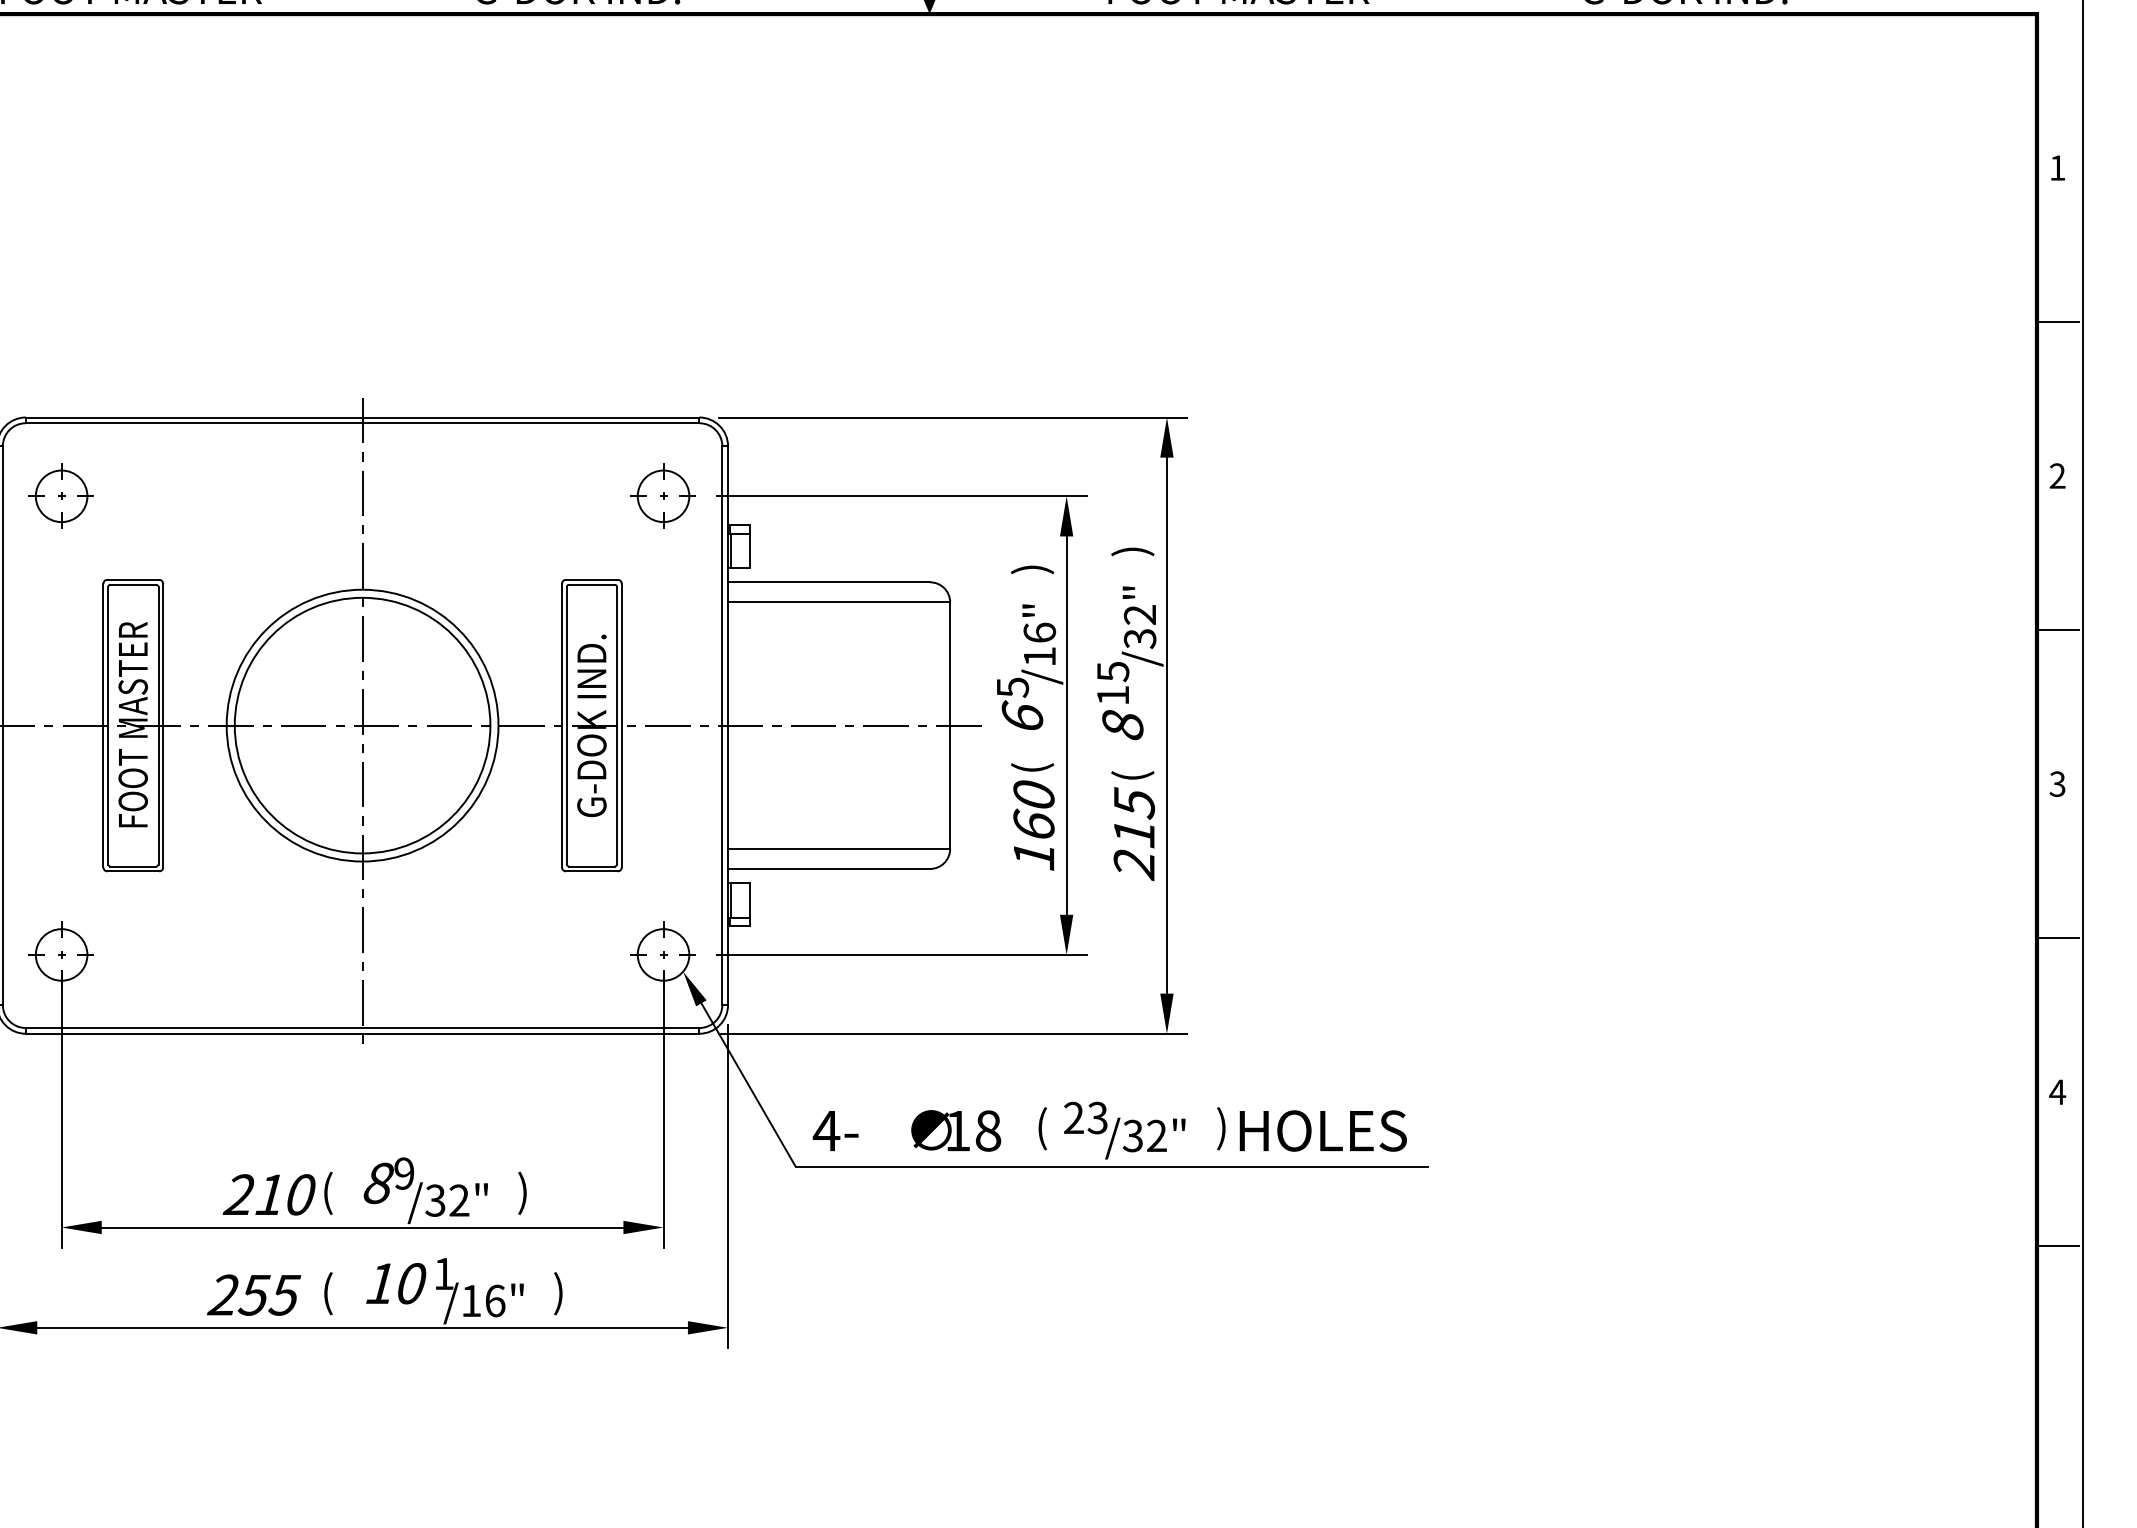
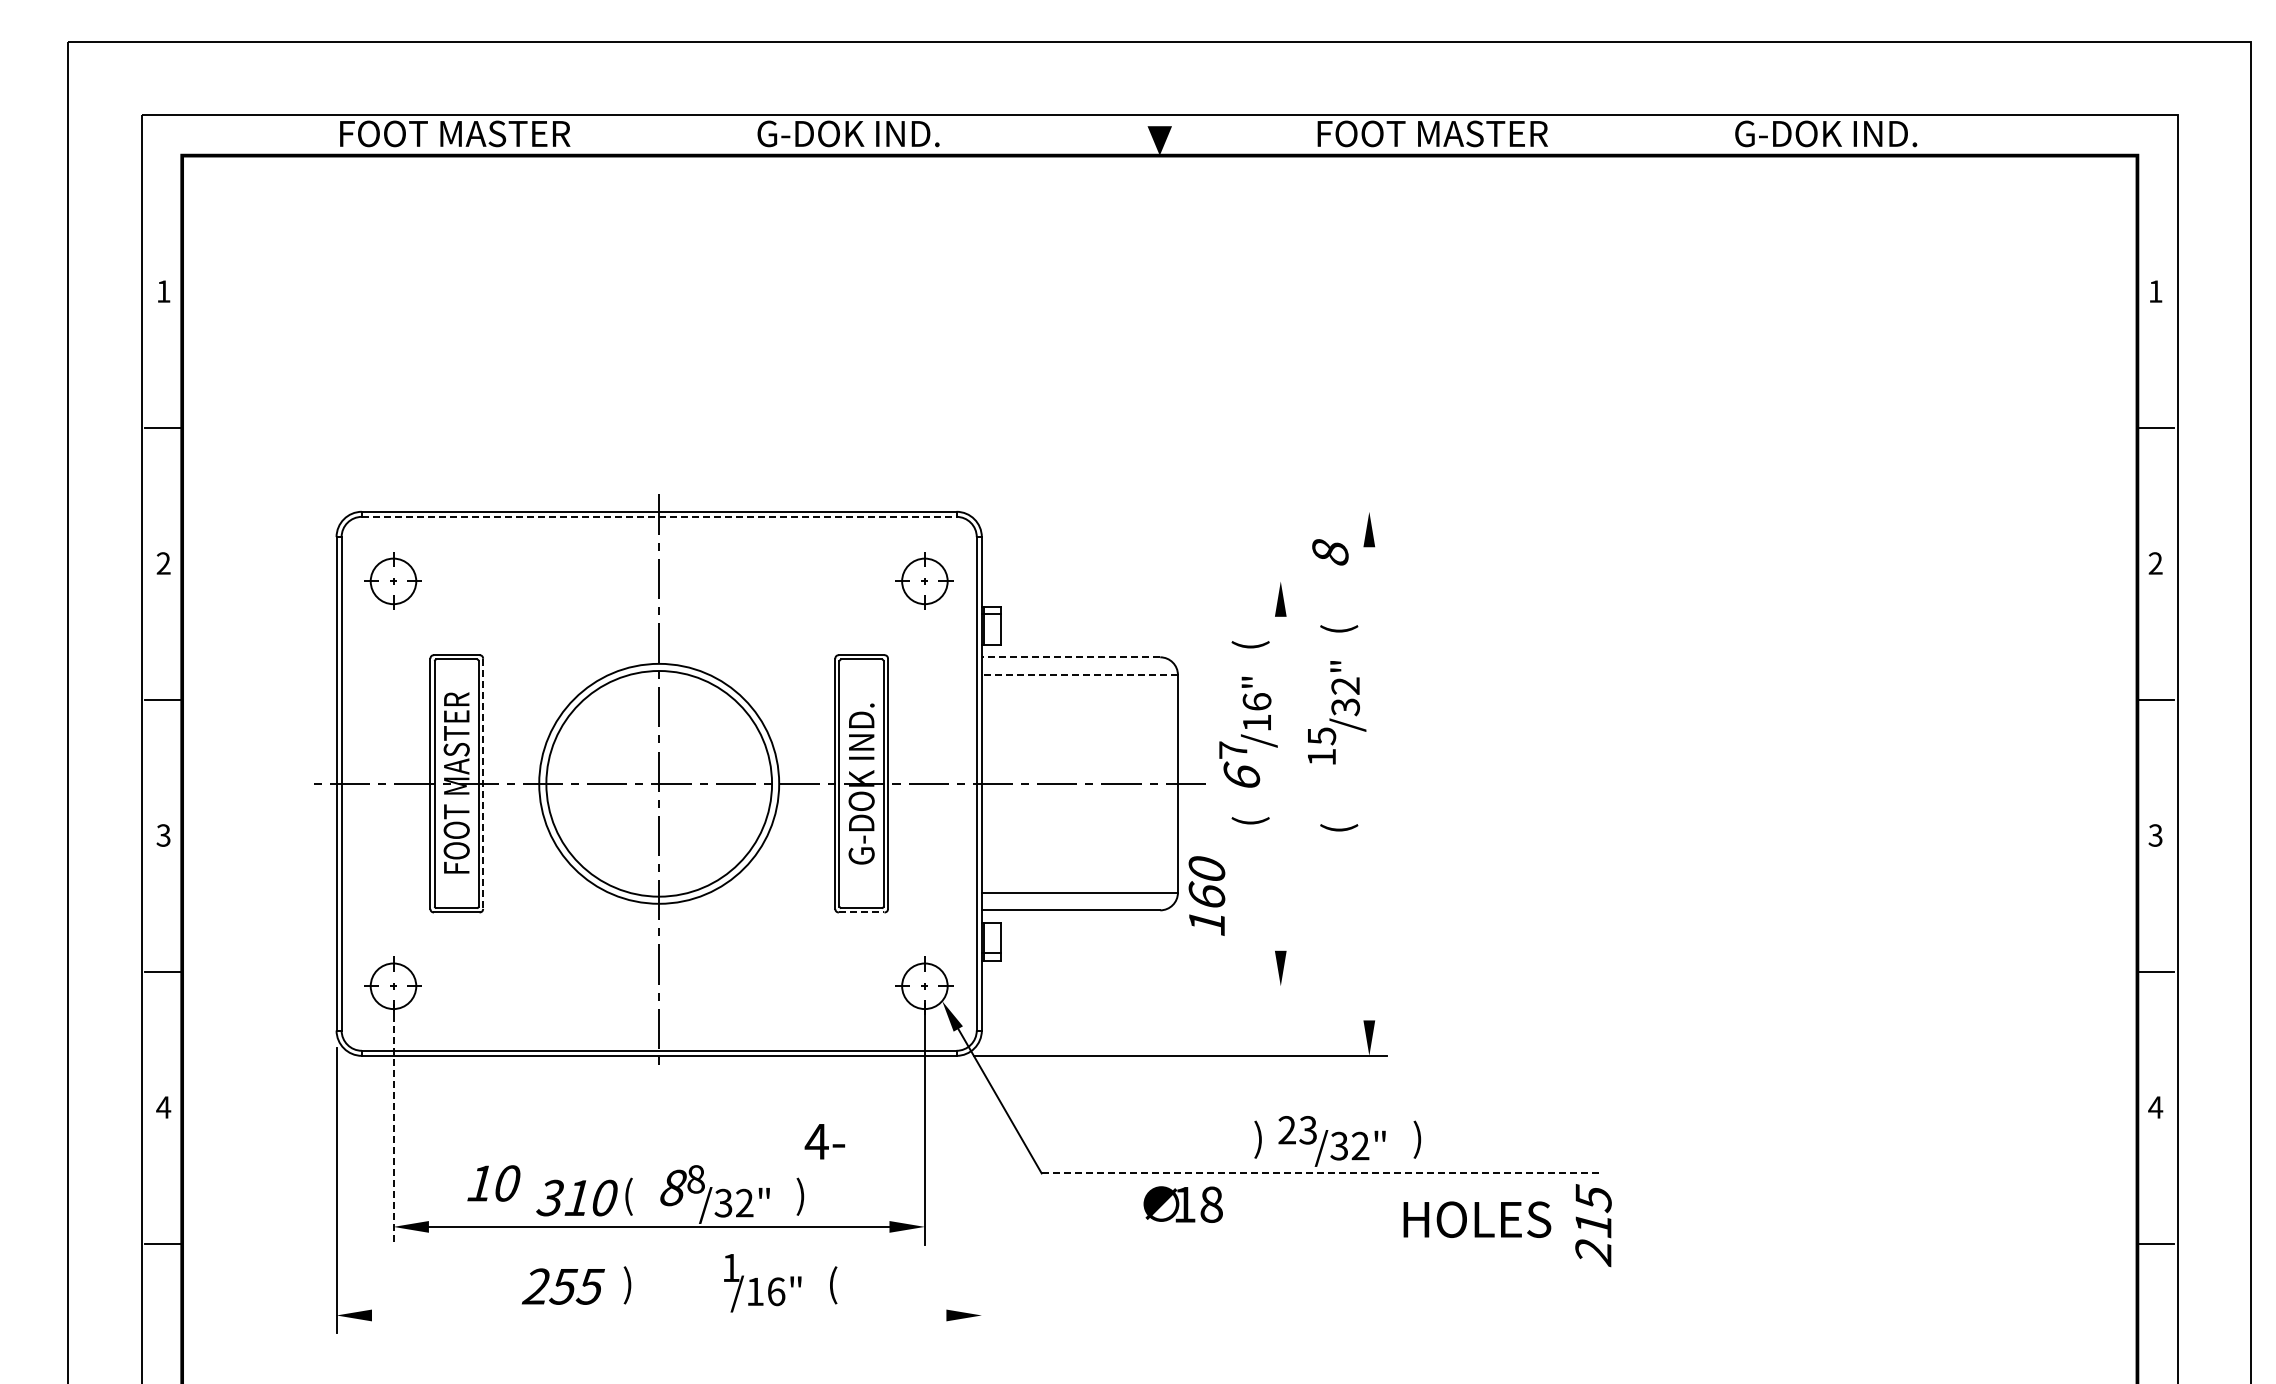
line: (953, 417) -> (1180, 511), removed
line: (362, 422) -> (659, 516), solid -> dashed
line: (902, 496) -> (1135, 581), removed
text: (1133, 550) -> (1339, 629), ) -> (
text: (1032, 568) -> (1250, 645), ) -> (
line: (828, 582) -> (1070, 657), solid -> dashed
line: (838, 602) -> (1079, 675), solid -> dashed
text: (1013, 687) -> (1233, 750), 5 -> 7
line: (1066, 725) -> (1280, 783), removed
text: (1122, 725) -> (1330, 552), moved
line: (1167, 725) -> (1369, 783), removed
line: (163, 726) -> (483, 784), solid -> dashed
text: (1033, 824) -> (1206, 895), moved
text: (1134, 833) -> (1593, 1225), moved
line: (591, 871) -> (861, 912), solid -> dashed
line: (902, 955) -> (1135, 986), removed
line: (61, 1111) -> (393, 1124), solid -> dashed
text: (1041, 1128) -> (1258, 1139), ( -> )
text: (835, 1130) -> (824, 1141), moved
text: (955, 1130) -> (1182, 1204), moved
text: (1323, 1130) -> (1477, 1219), moved
line: (1111, 1167) -> (1320, 1173), solid -> dashed
text: (403, 1173) -> (695, 1179), 9 -> 8
line: (727, 1186) -> (981, 1190), removed
text: (238, 1195) -> (549, 1198), 210 -> 310
text: (395, 1283) -> (493, 1183), moved
text: (326, 1293) -> (627, 1285), ( -> )
text: (558, 1293) -> (832, 1285), ) -> (
line: (362, 1327) -> (659, 1315), removed

